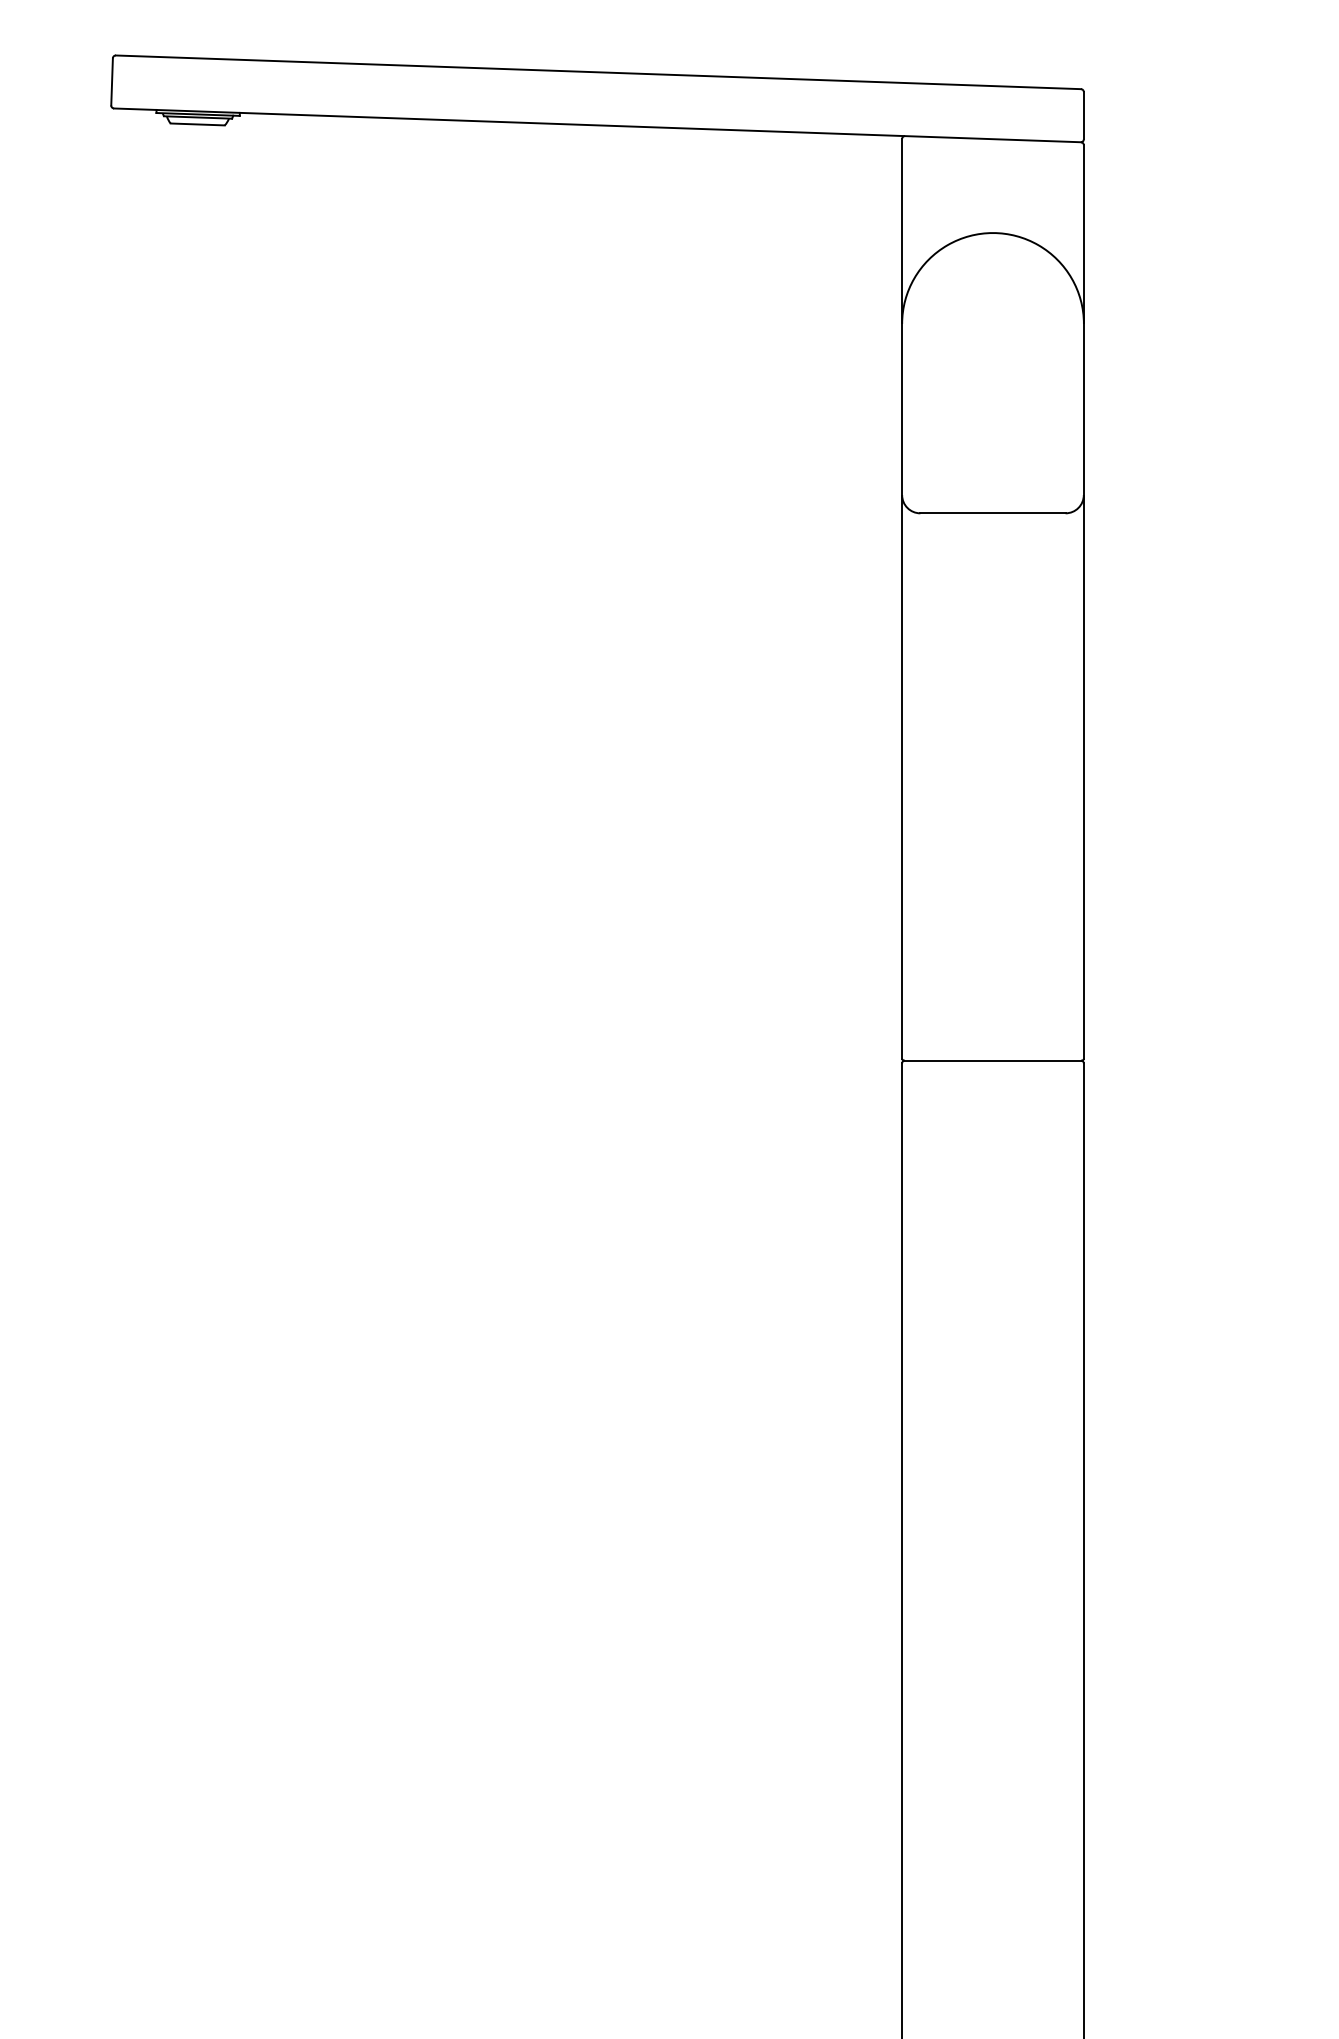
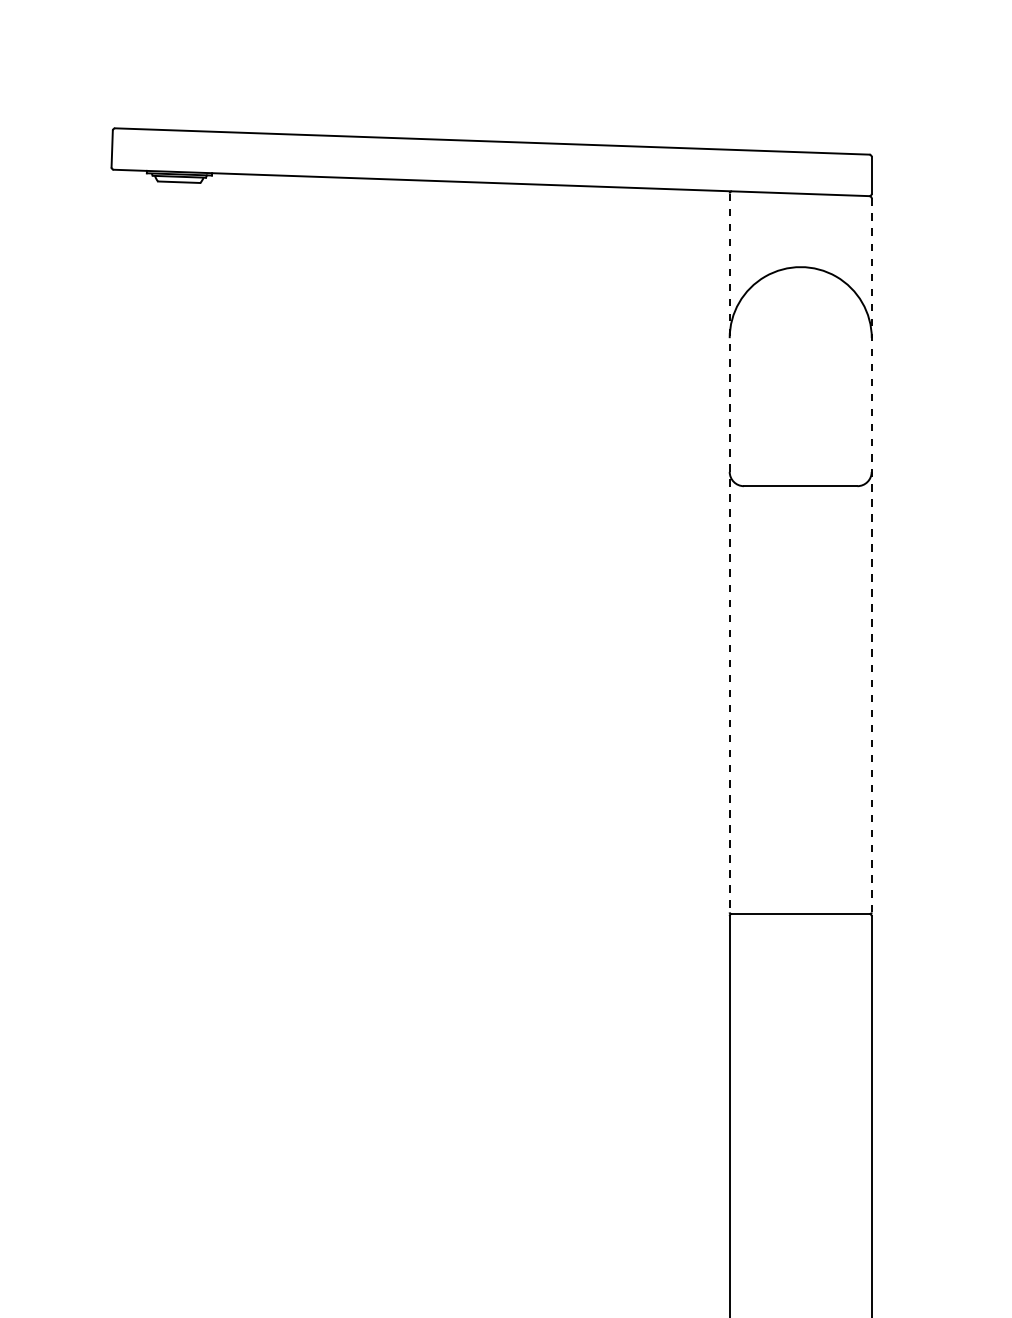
line: (902, 598) -> (729, 552), solid -> dashed
line: (1083, 601) -> (871, 555), solid -> dashed

